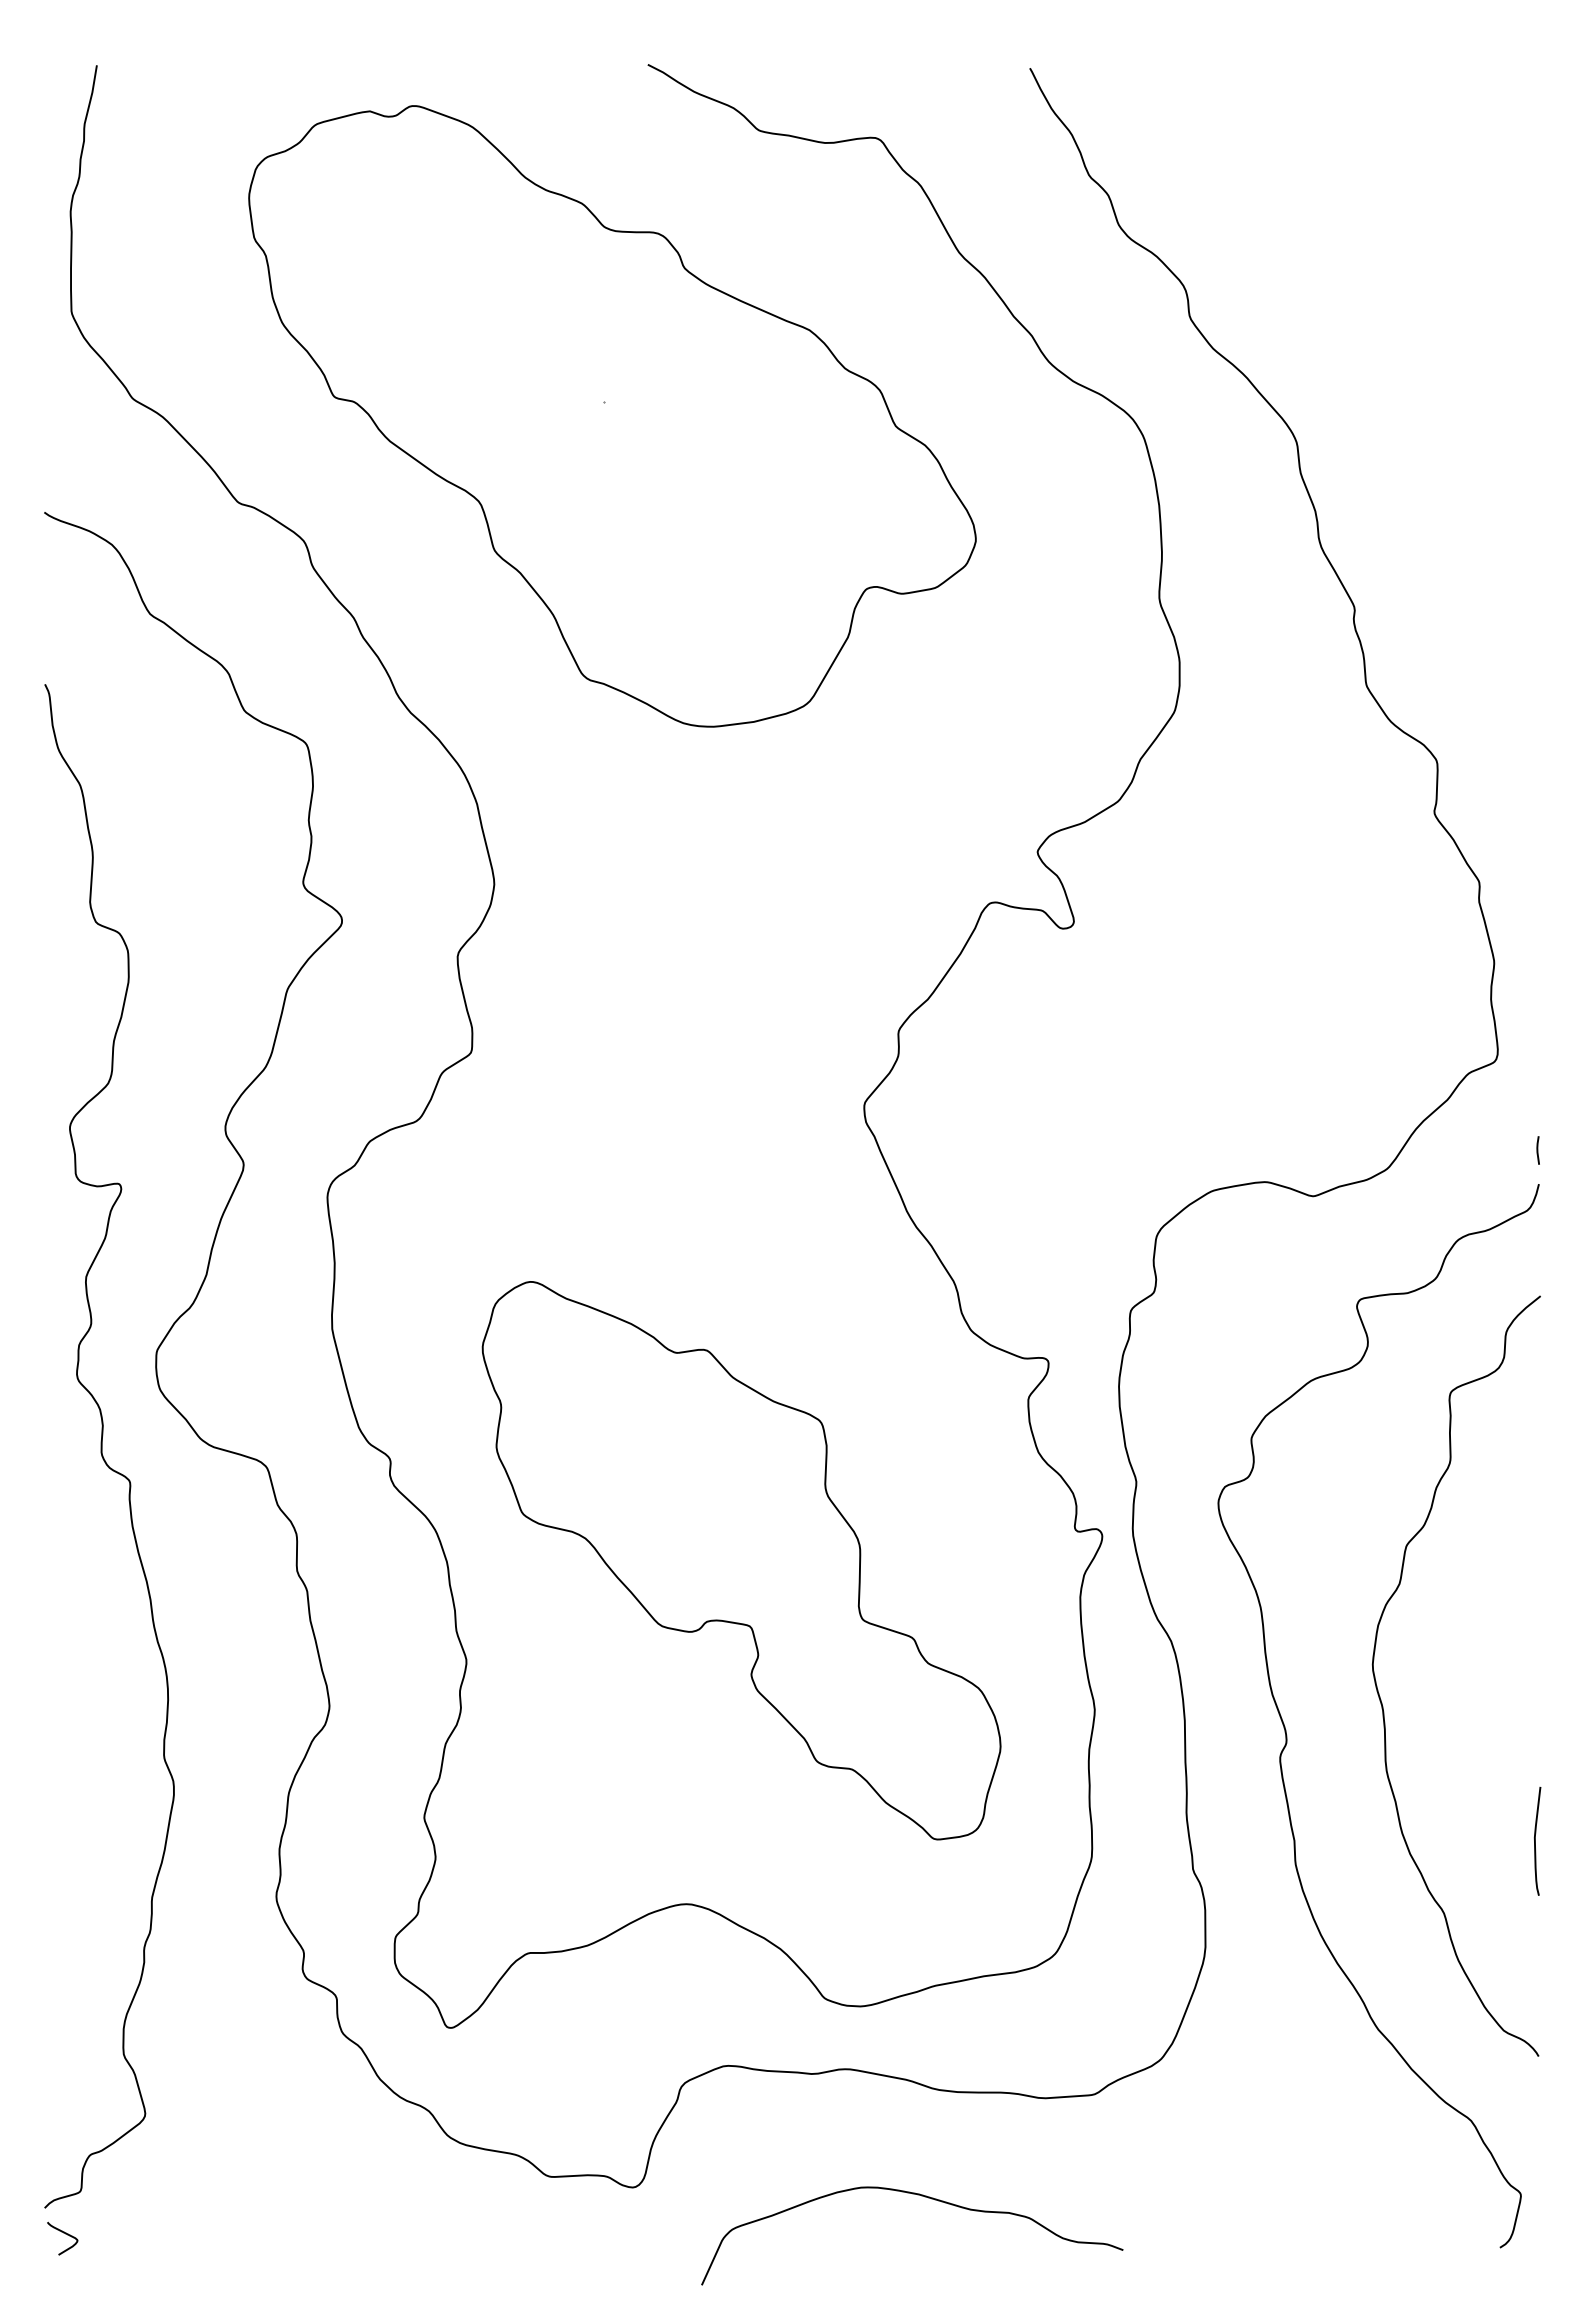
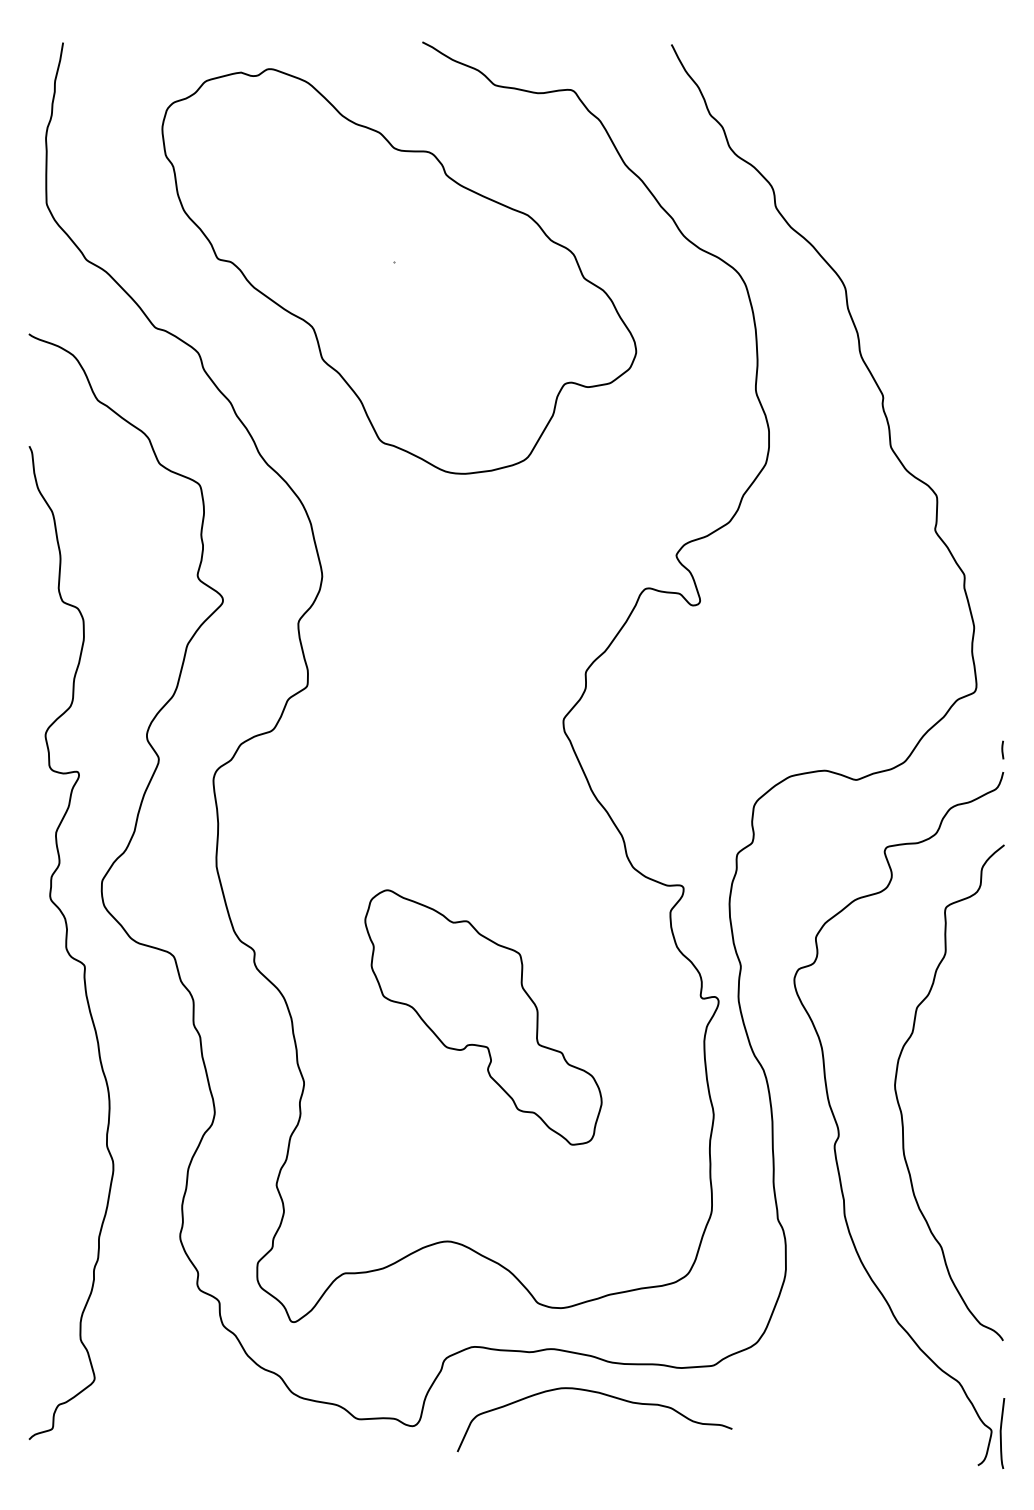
part: (741, 1560) -> (483, 1017), size x0.7
curve: (1536, 1841) -> (1001, 1433), moved
curve: (921, 2197) -> (600, 1394), moved
curve: (63, 2233) -> (41, 1456), removed

